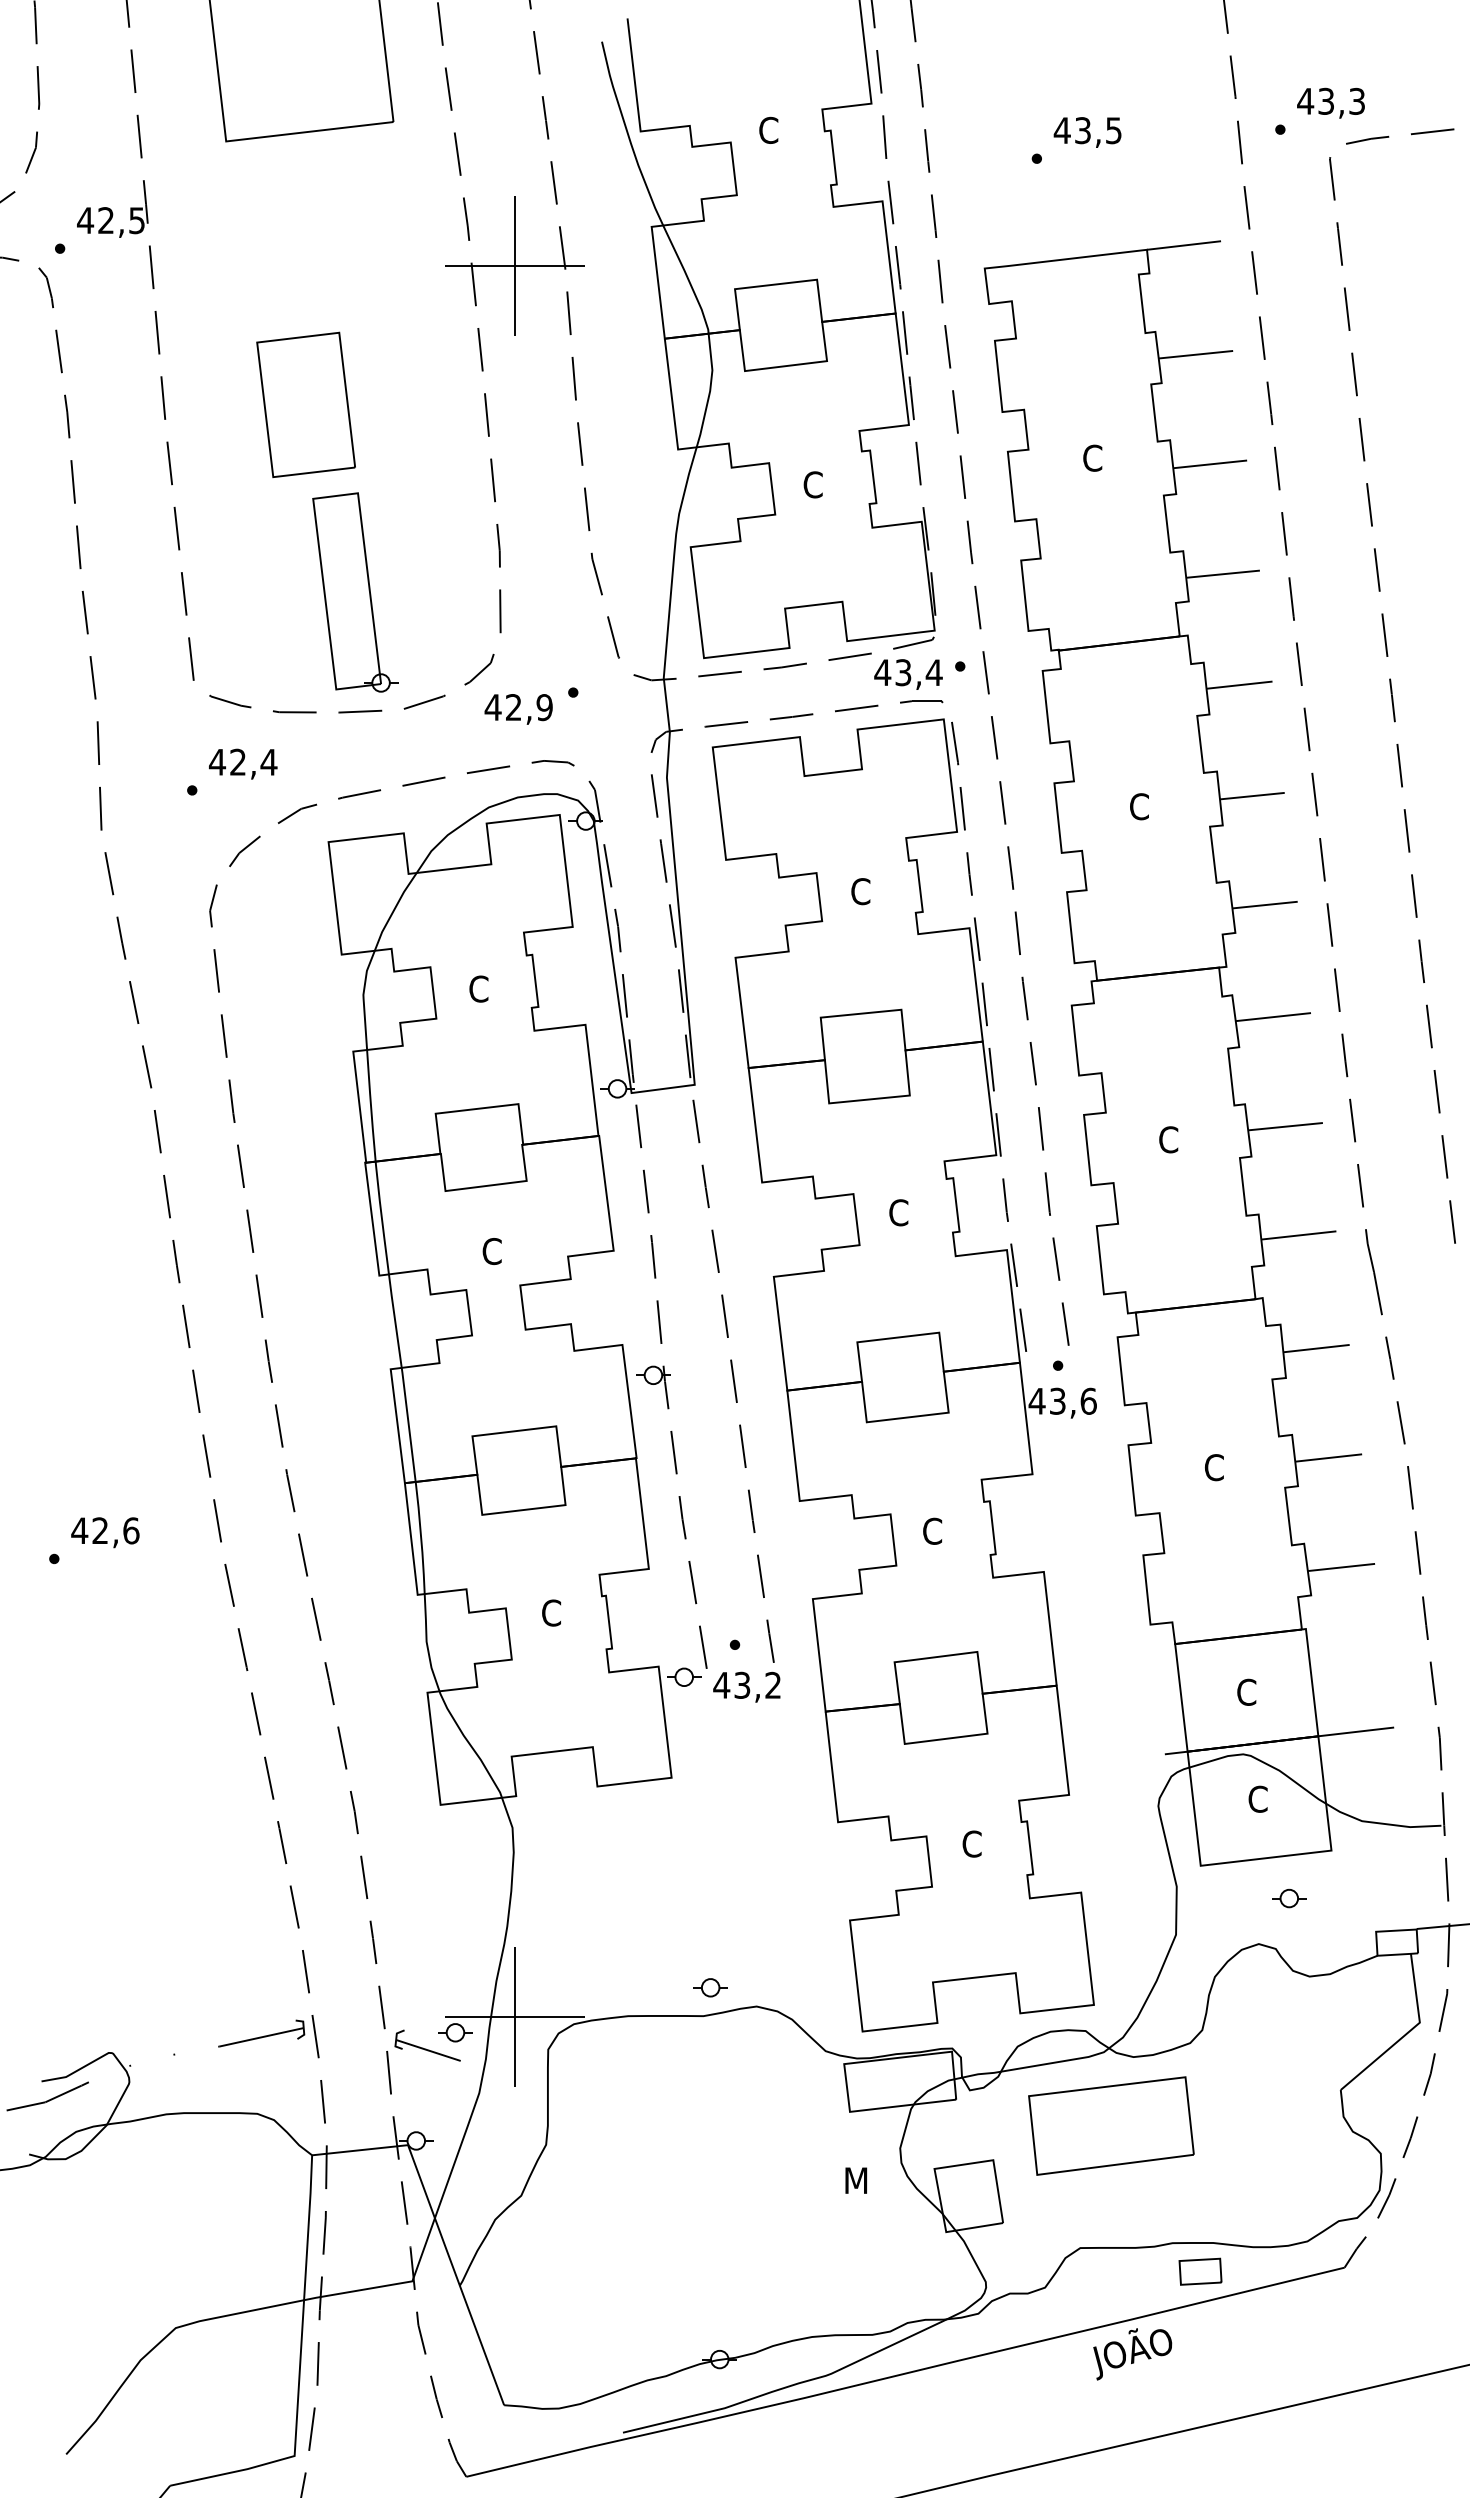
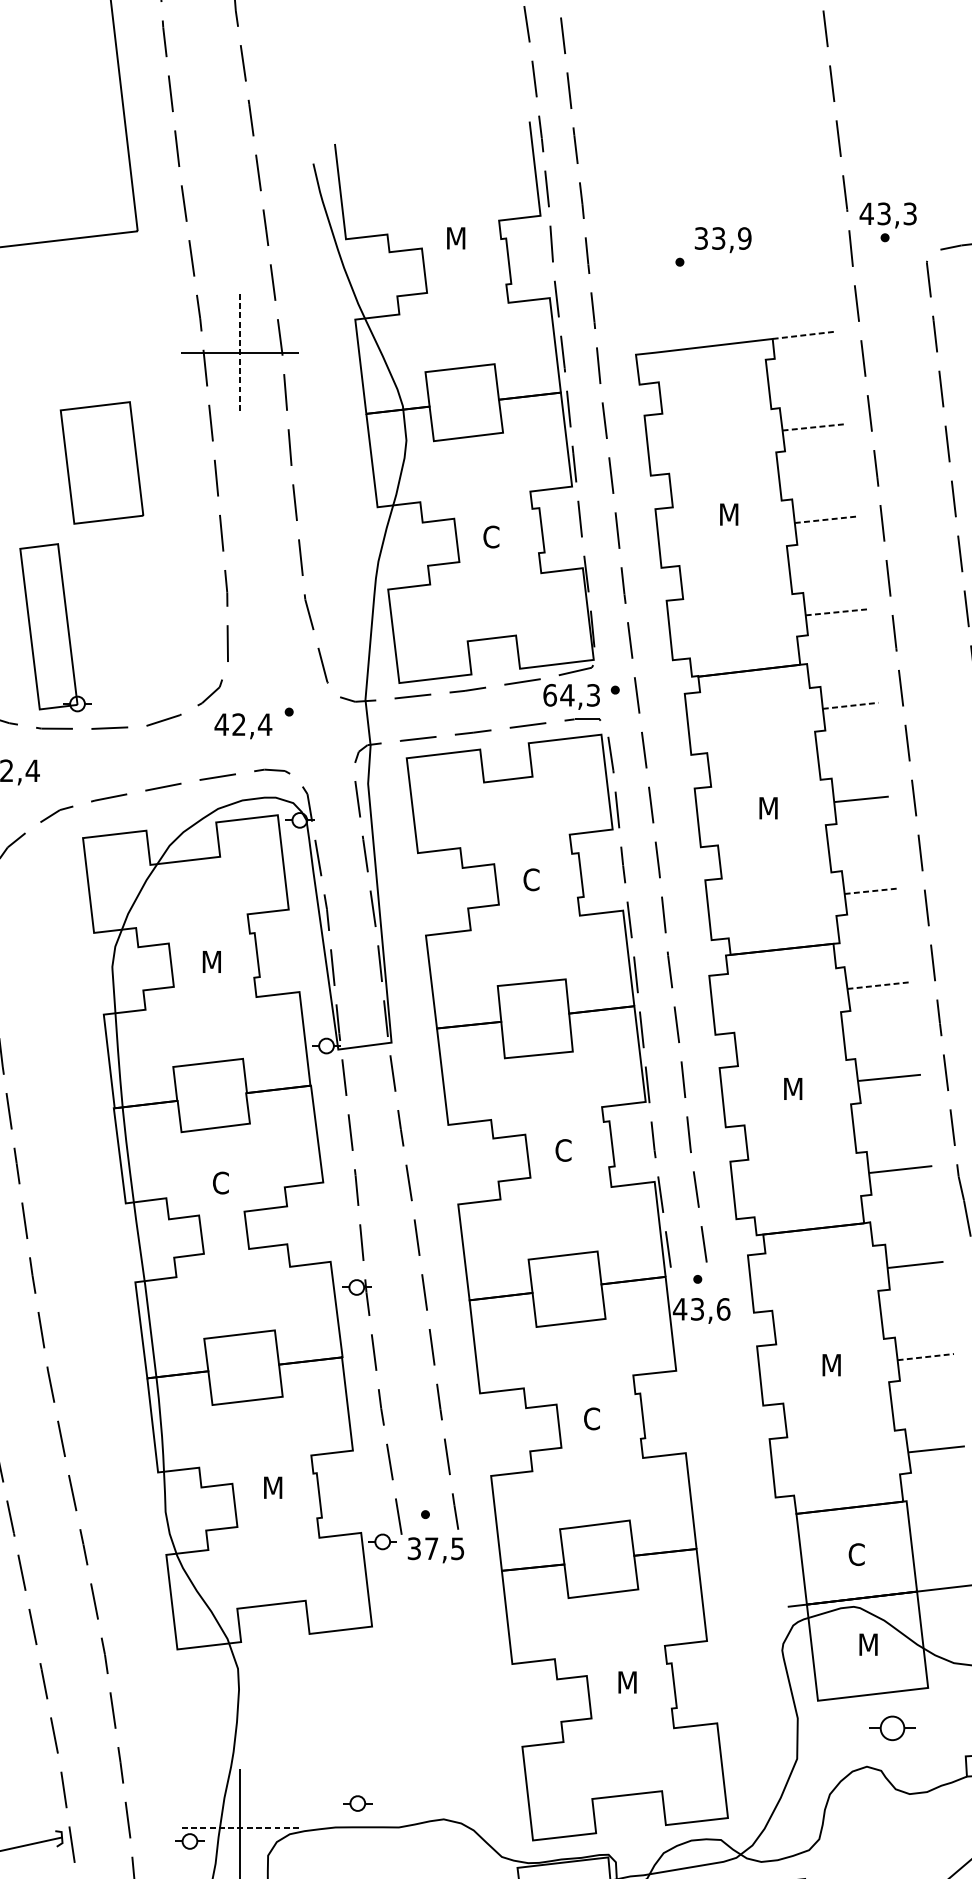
text: (1330, 102) -> (887, 214), moved
text: (770, 129) -> (455, 237), C -> M
text: (1087, 130) -> (722, 238), 43,5 -> 33,9
line: (1184, 245) -> (804, 335), solid -> dashed
line: (514, 266) -> (239, 353), solid -> dashed
line: (1196, 354) -> (814, 427), solid -> dashed
part: (305, 404) -> (101, 462), moved
text: (1094, 457) -> (728, 513), C -> M
line: (1210, 464) -> (826, 519), solid -> dashed
line: (1223, 574) -> (837, 612), solid -> dashed
part: (355, 592) -> (55, 627), moved
text: (908, 672) -> (571, 695), 43,4 -> 64,3
line: (1240, 685) -> (851, 706), solid -> dashed
text: (544, 707) -> (264, 724), 42,9 -> 42,4
text: (1141, 806) -> (768, 808), C -> M
line: (1265, 905) -> (872, 891), solid -> dashed
text: (480, 988) -> (211, 961), C -> M
line: (1273, 1017) -> (879, 985), solid -> dashed
text: (1170, 1139) -> (792, 1088), C -> M
line: (1328, 1458) -> (925, 1357), solid -> dashed
text: (1215, 1467) -> (830, 1365), C -> M
text: (553, 1612) -> (272, 1487), C -> M
text: (746, 1684) -> (435, 1547), 43,2 -> 37,5
text: (1259, 1798) -> (867, 1644), C -> M
text: (973, 1843) -> (626, 1681), C -> M
part: (1289, 1898) -> (892, 1728), size x1.6
part: (710, 1987) -> (357, 1803), moved
line: (514, 2016) -> (239, 1827), solid -> dashed
part: (427, 2045) -> (166, 1852), removed

